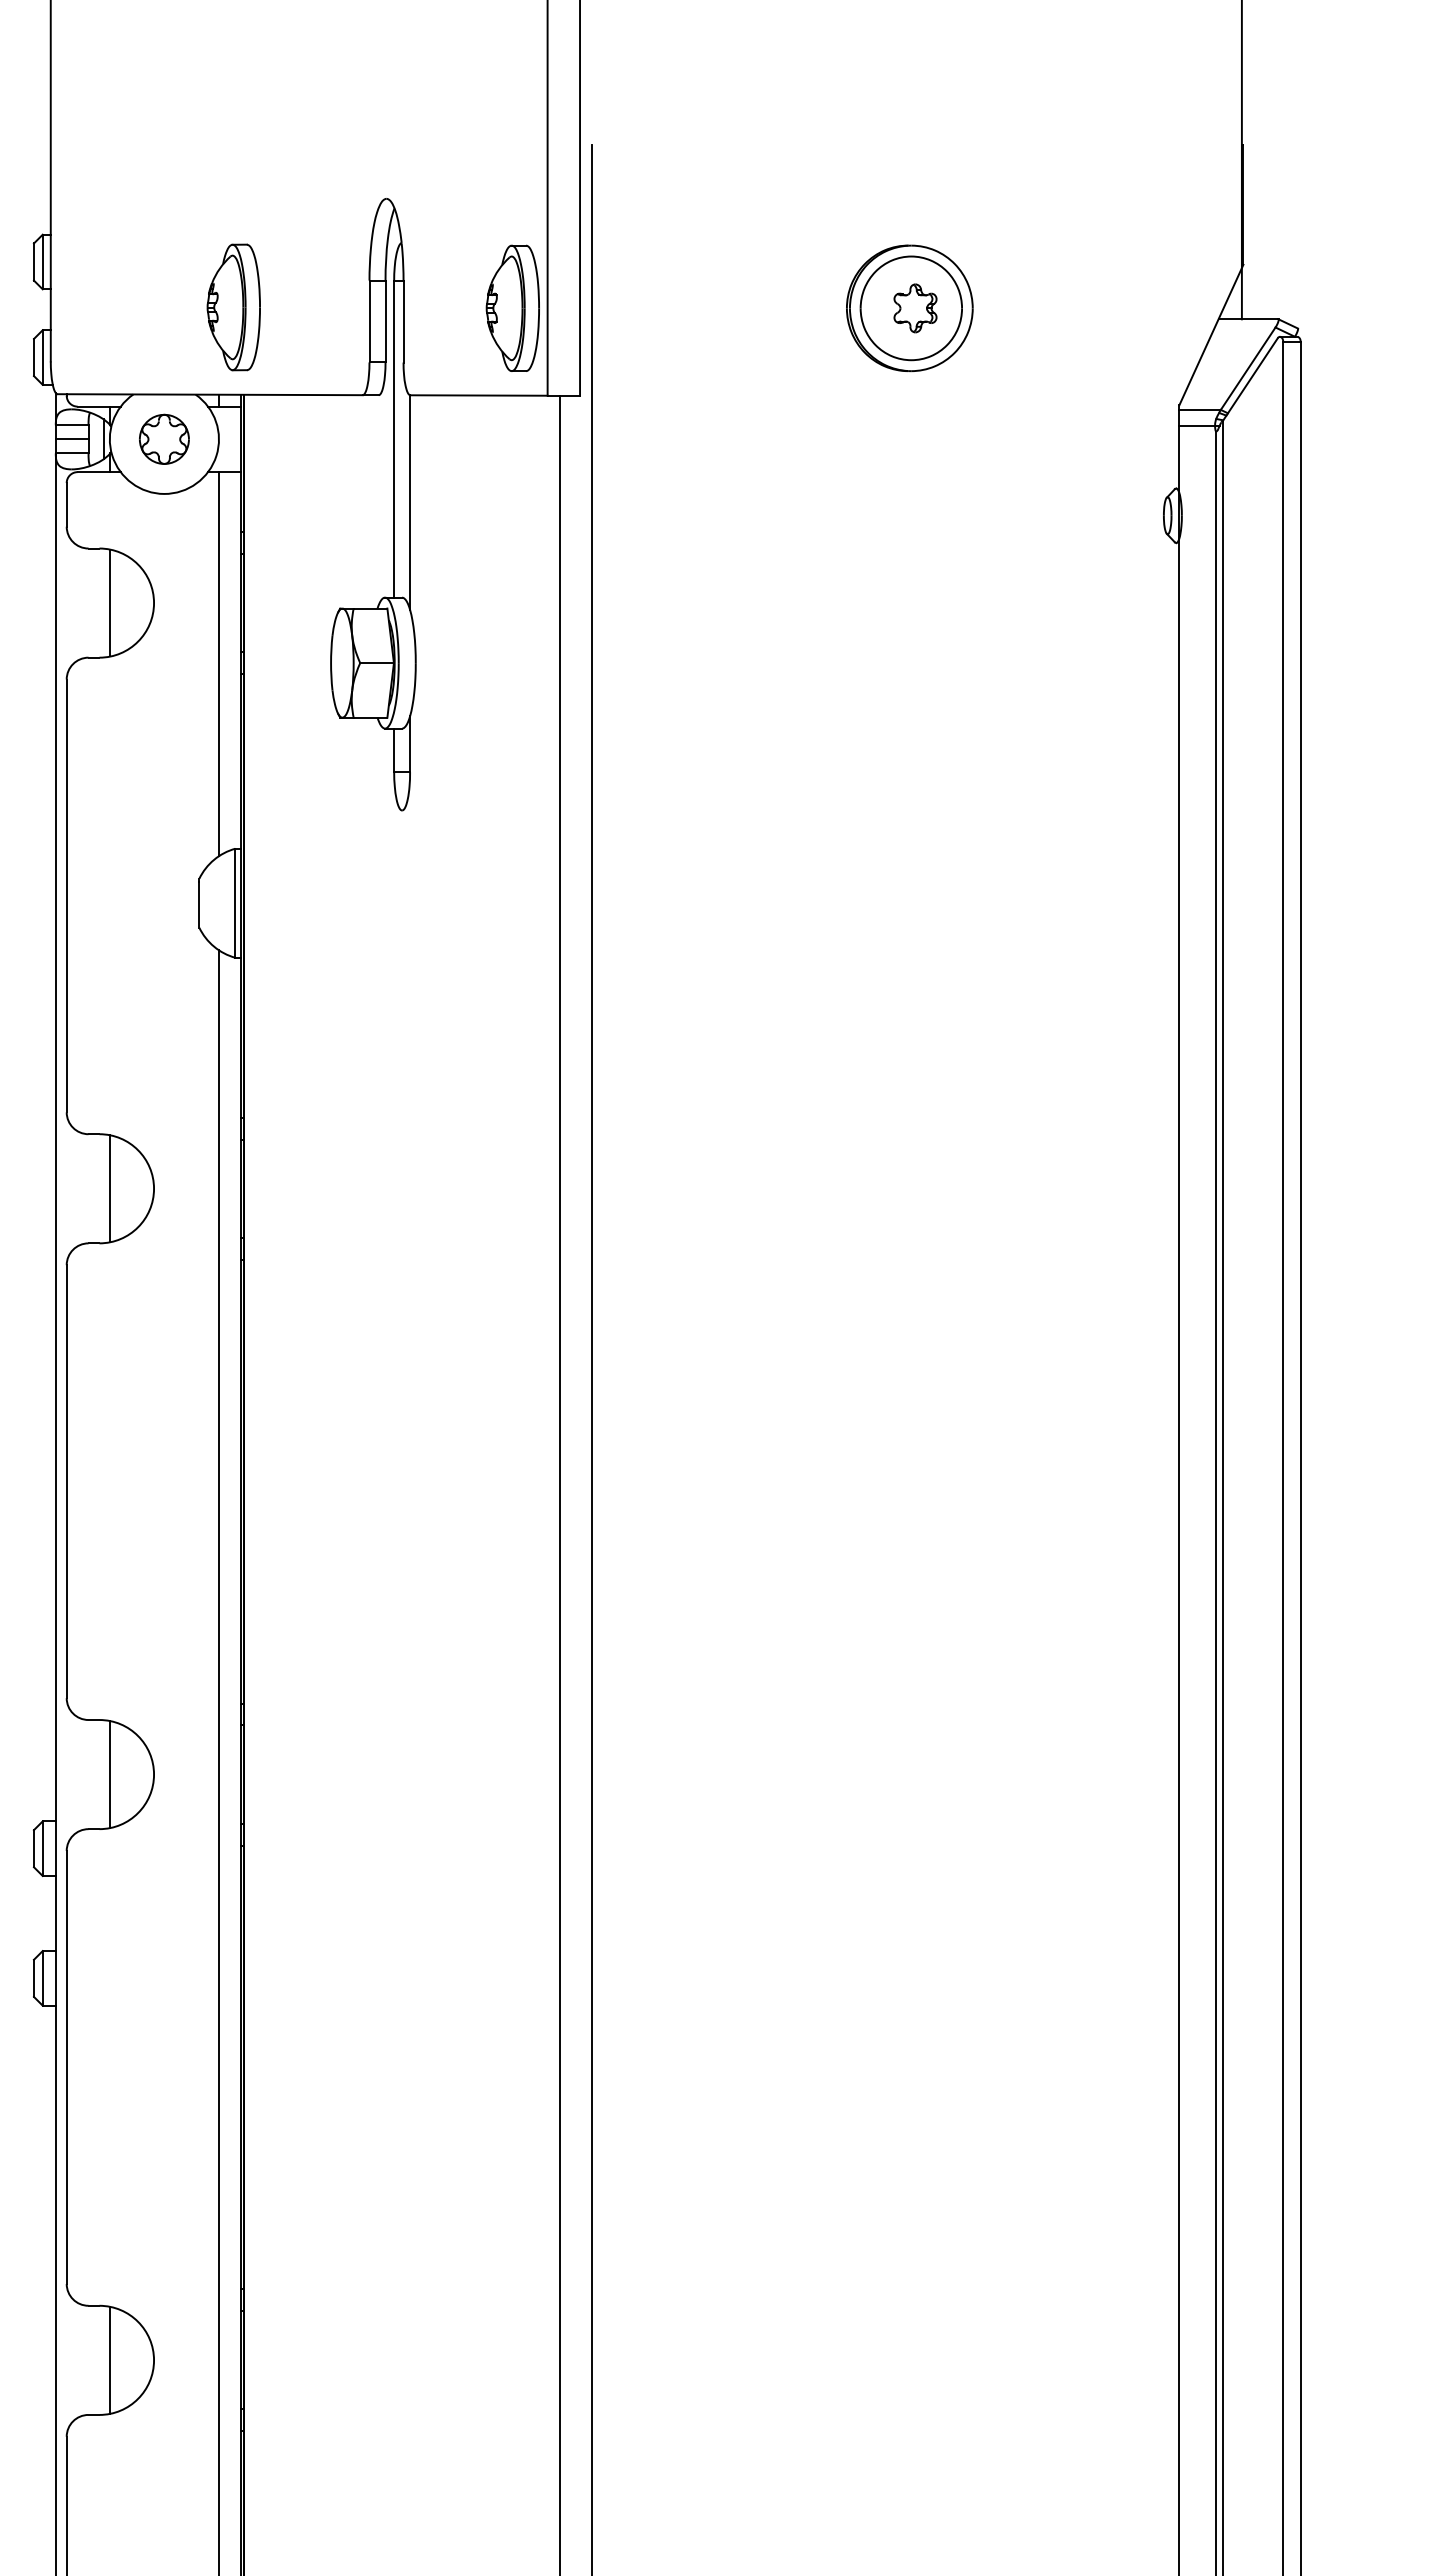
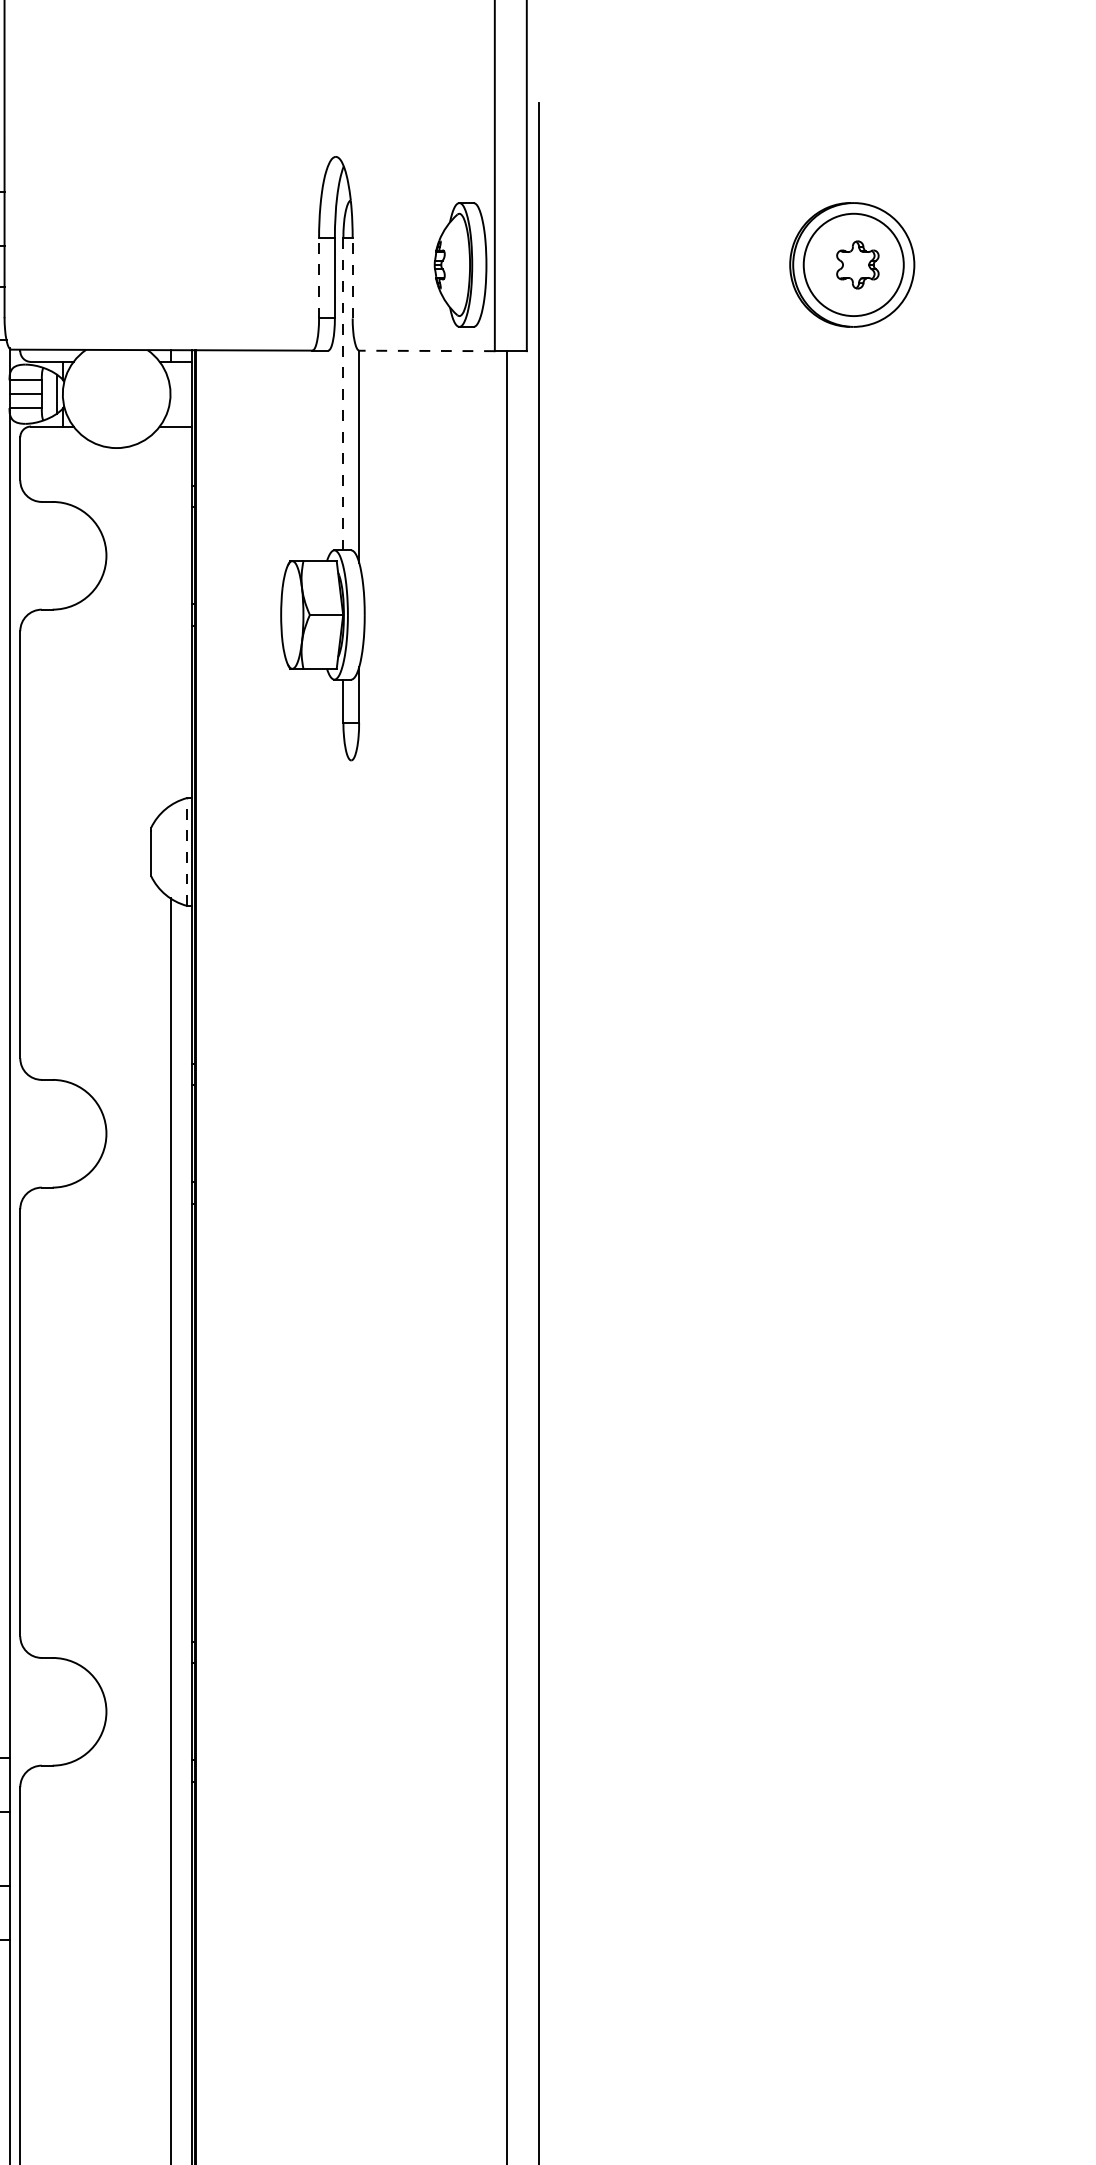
part: (233, 307) -> (184, 264), removed
line: (369, 321) -> (319, 277), solid -> dashed
line: (403, 321) -> (352, 277), solid -> dashed
line: (479, 395) -> (427, 350), solid -> dashed
part: (164, 438) -> (116, 393), removed
line: (394, 438) -> (343, 393), solid -> dashed
line: (110, 602) -> (63, 555), removed
line: (218, 664) -> (170, 616), removed
line: (235, 903) -> (186, 852), solid -> dashed
line: (110, 1188) -> (63, 1133), removed
line: (110, 1774) -> (63, 1711), removed

